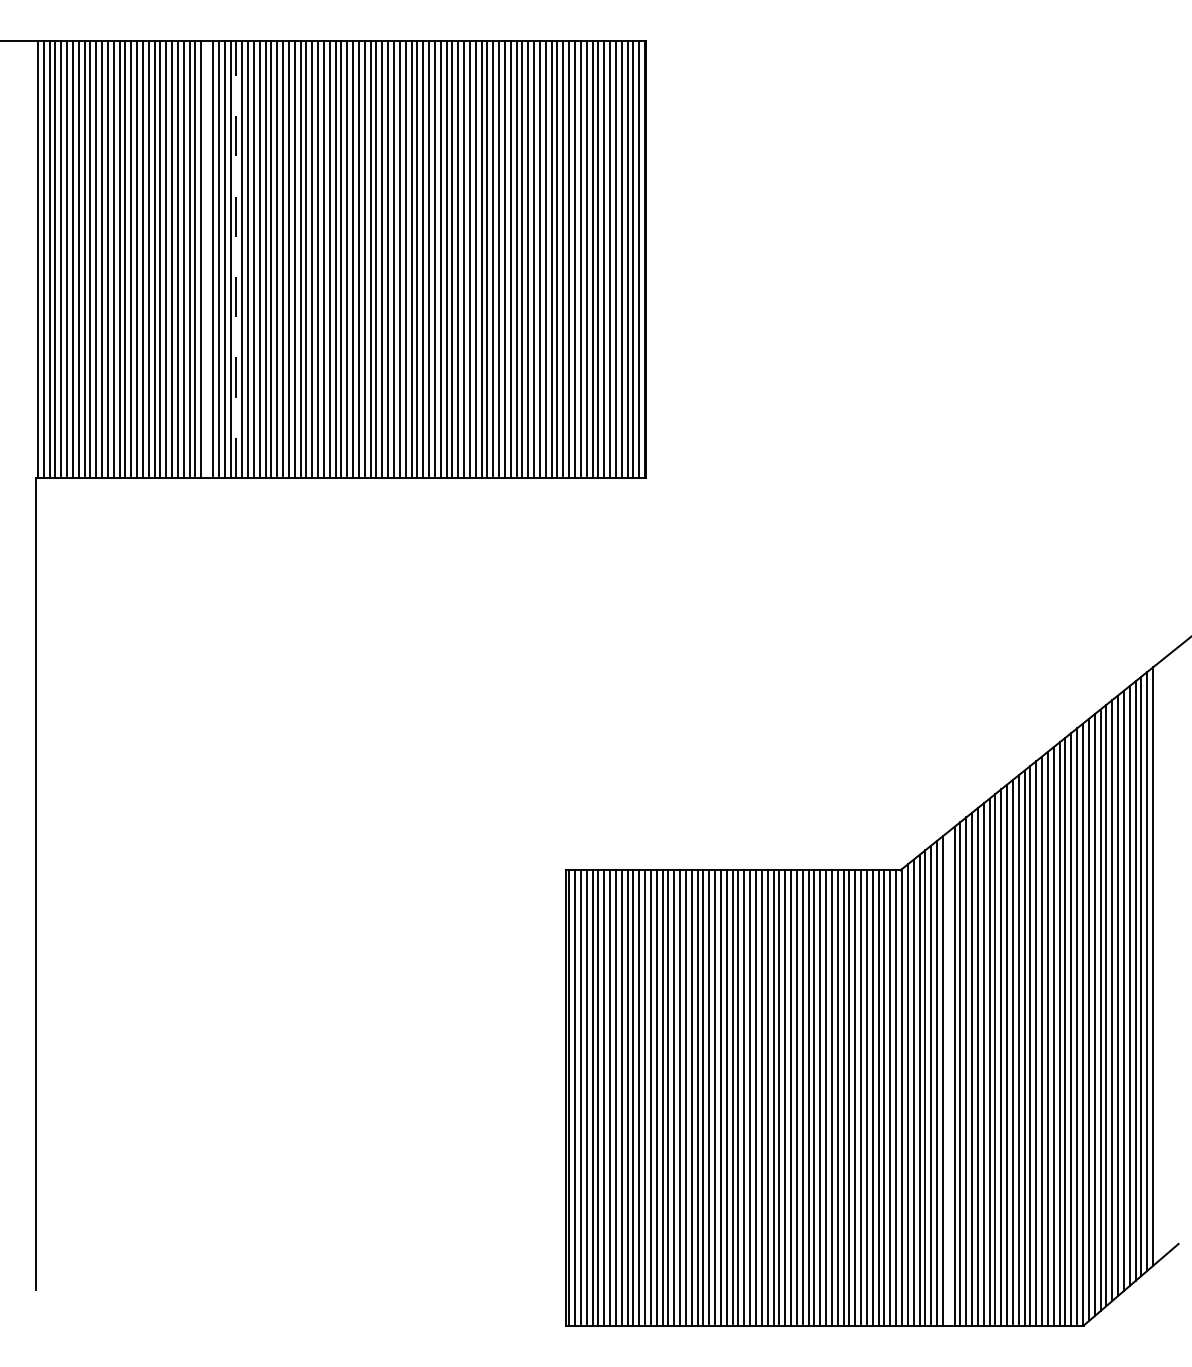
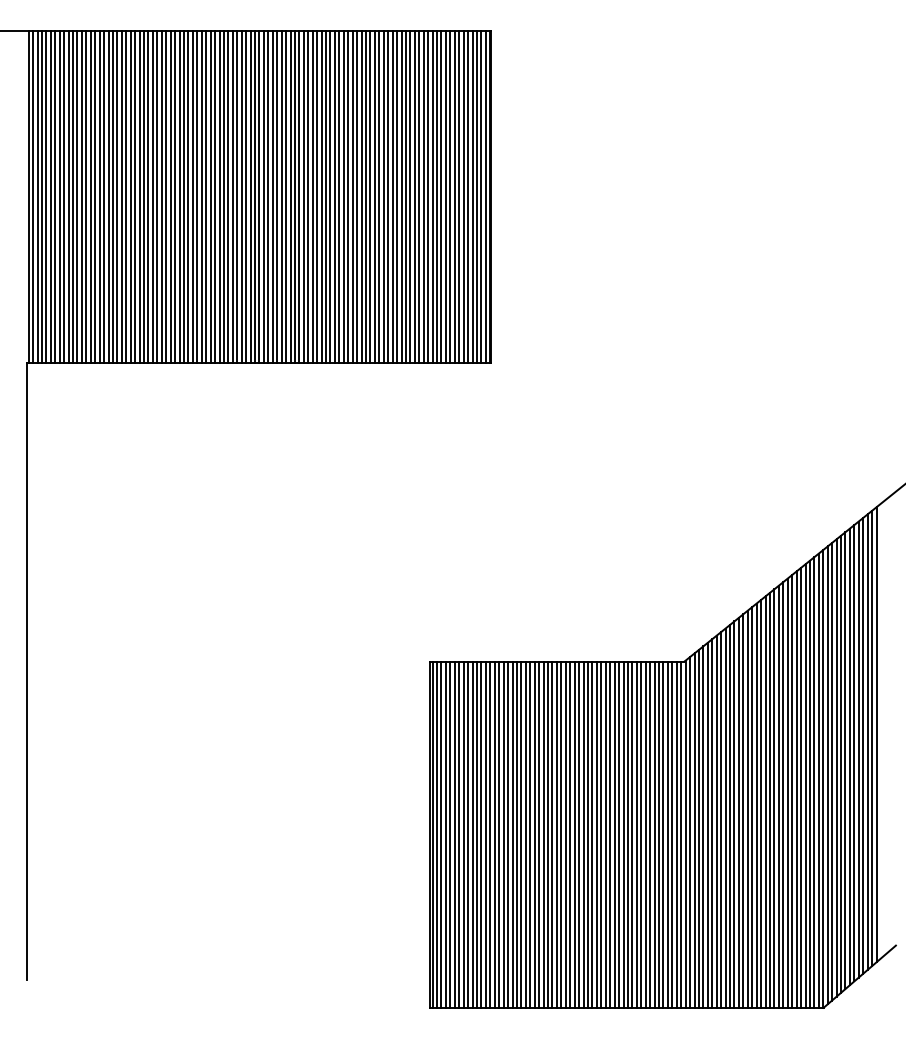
line: (236, 258) -> (179, 196), dashed -> solid
line: (207, 259) -> (157, 197), added
line: (949, 1078) -> (721, 819), added

